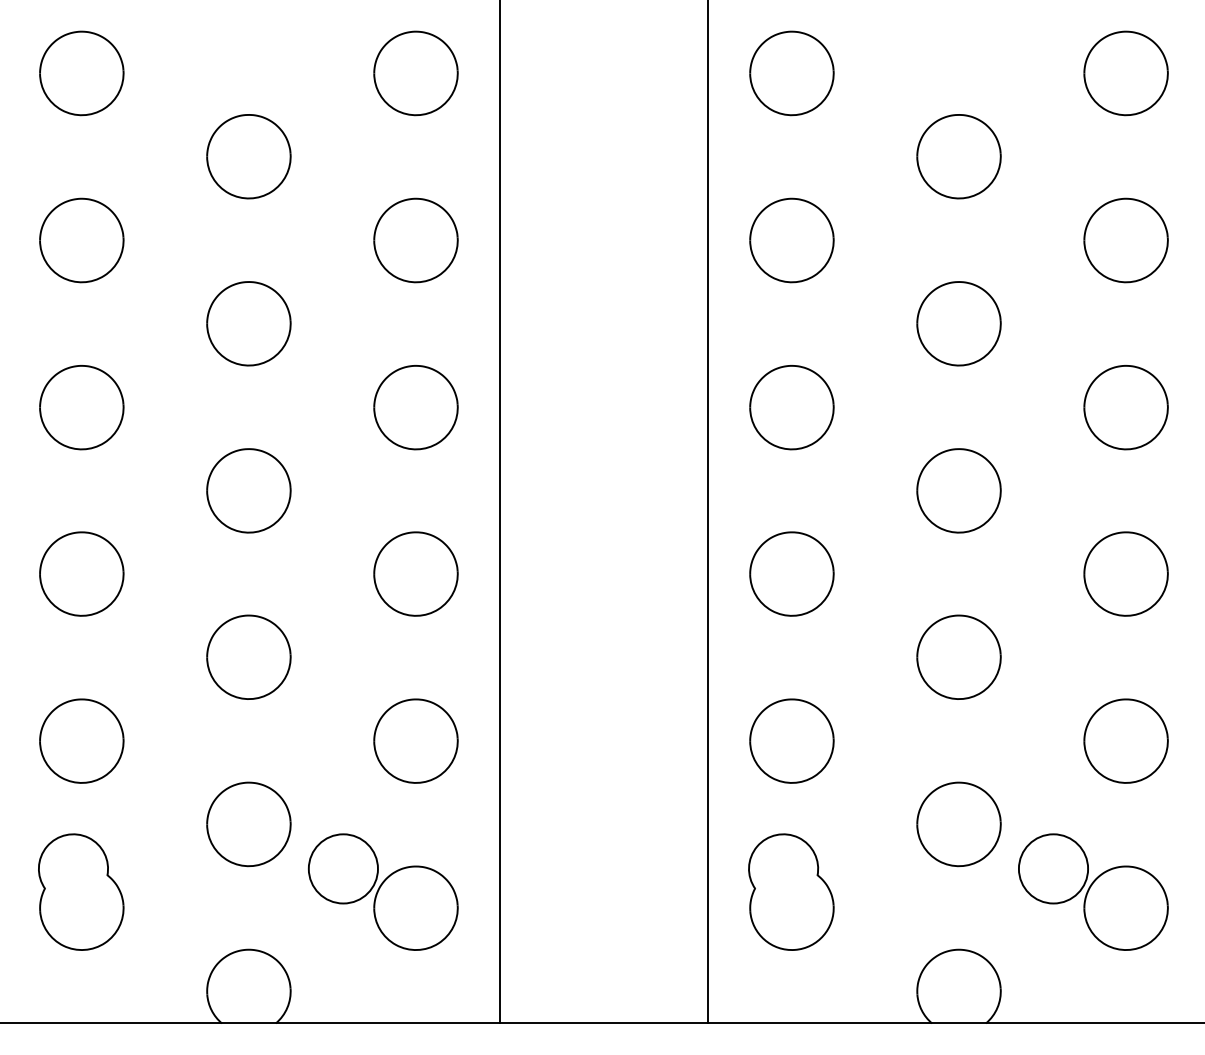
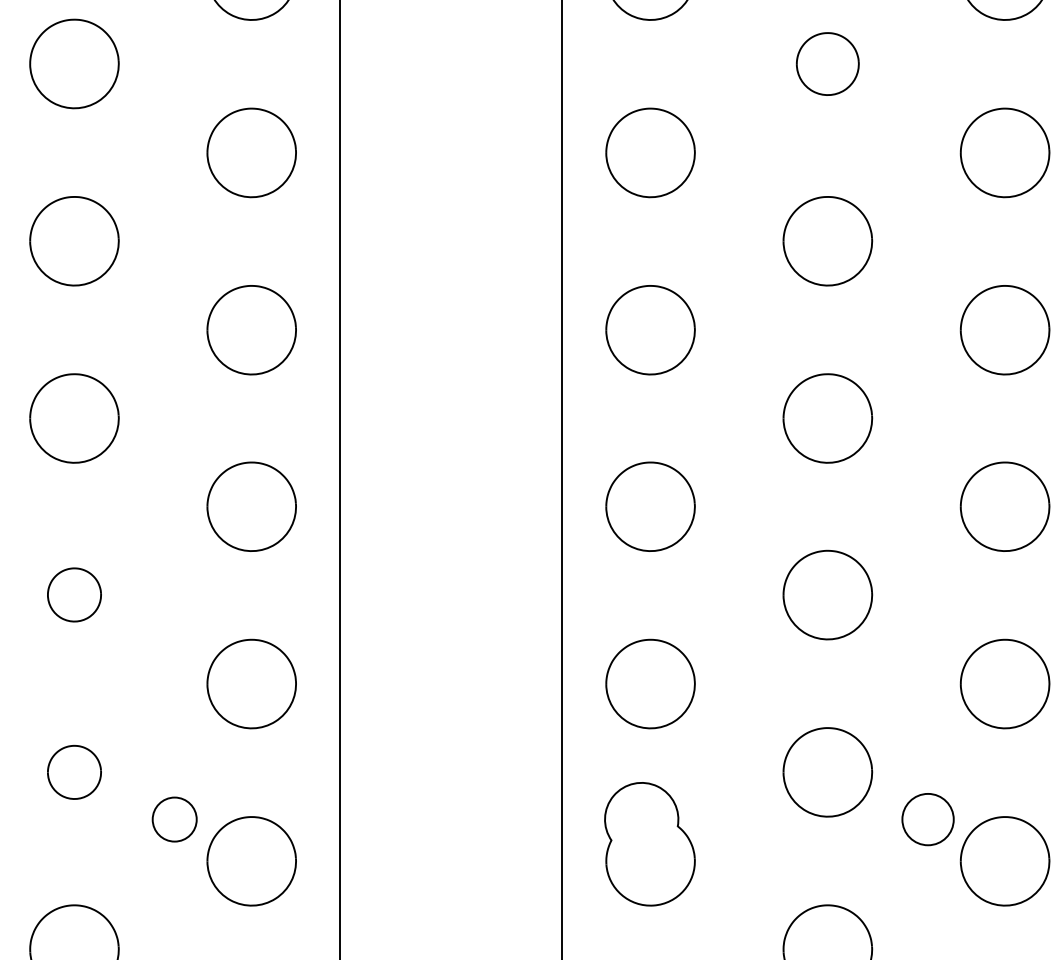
part: (958, 156) -> (827, 63), size x0.7
part: (248, 656) -> (74, 594), size x0.6
part: (248, 824) -> (74, 772), size x0.6
circle: (342, 868) -> (173, 819), size x0.6
circle: (1053, 868) -> (928, 819), size x0.7

